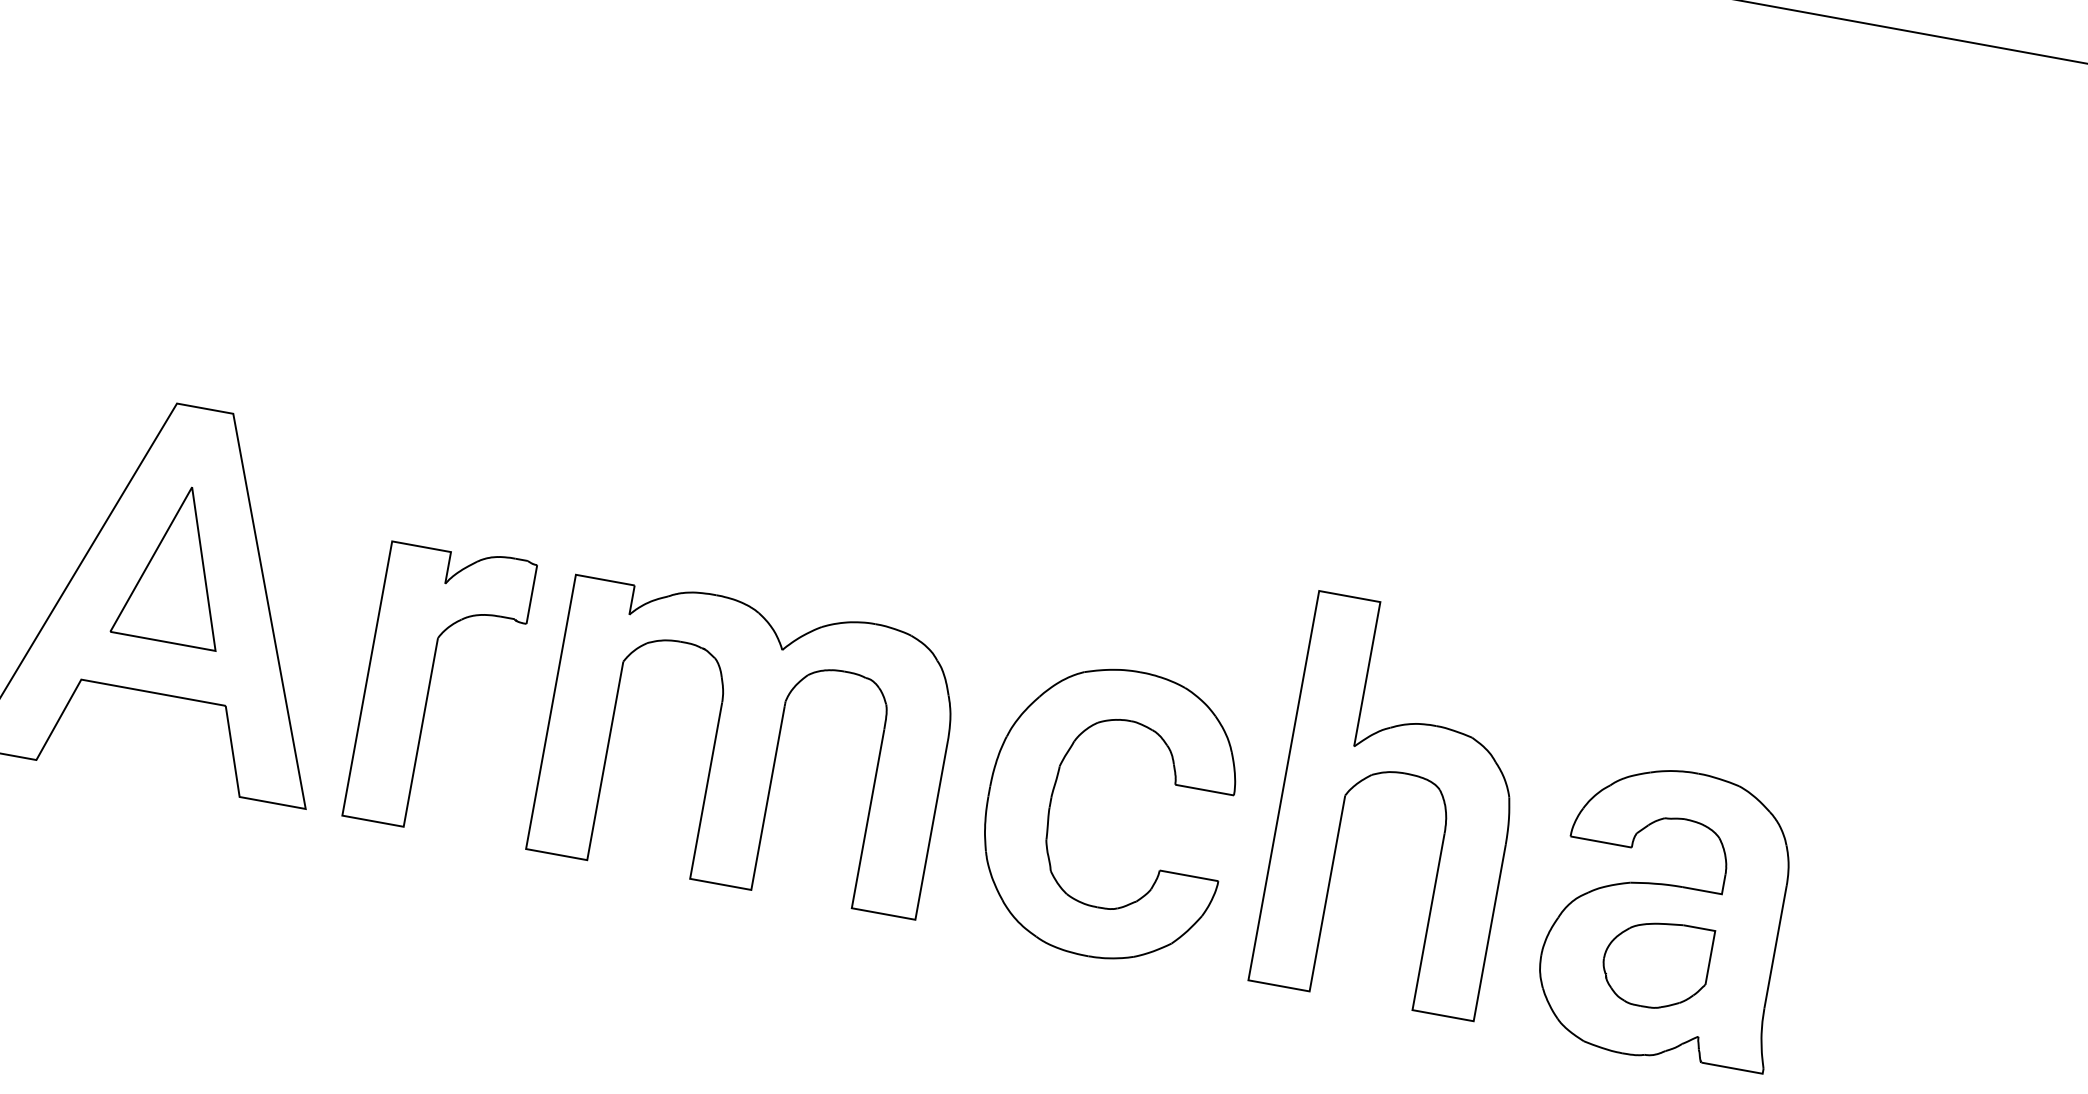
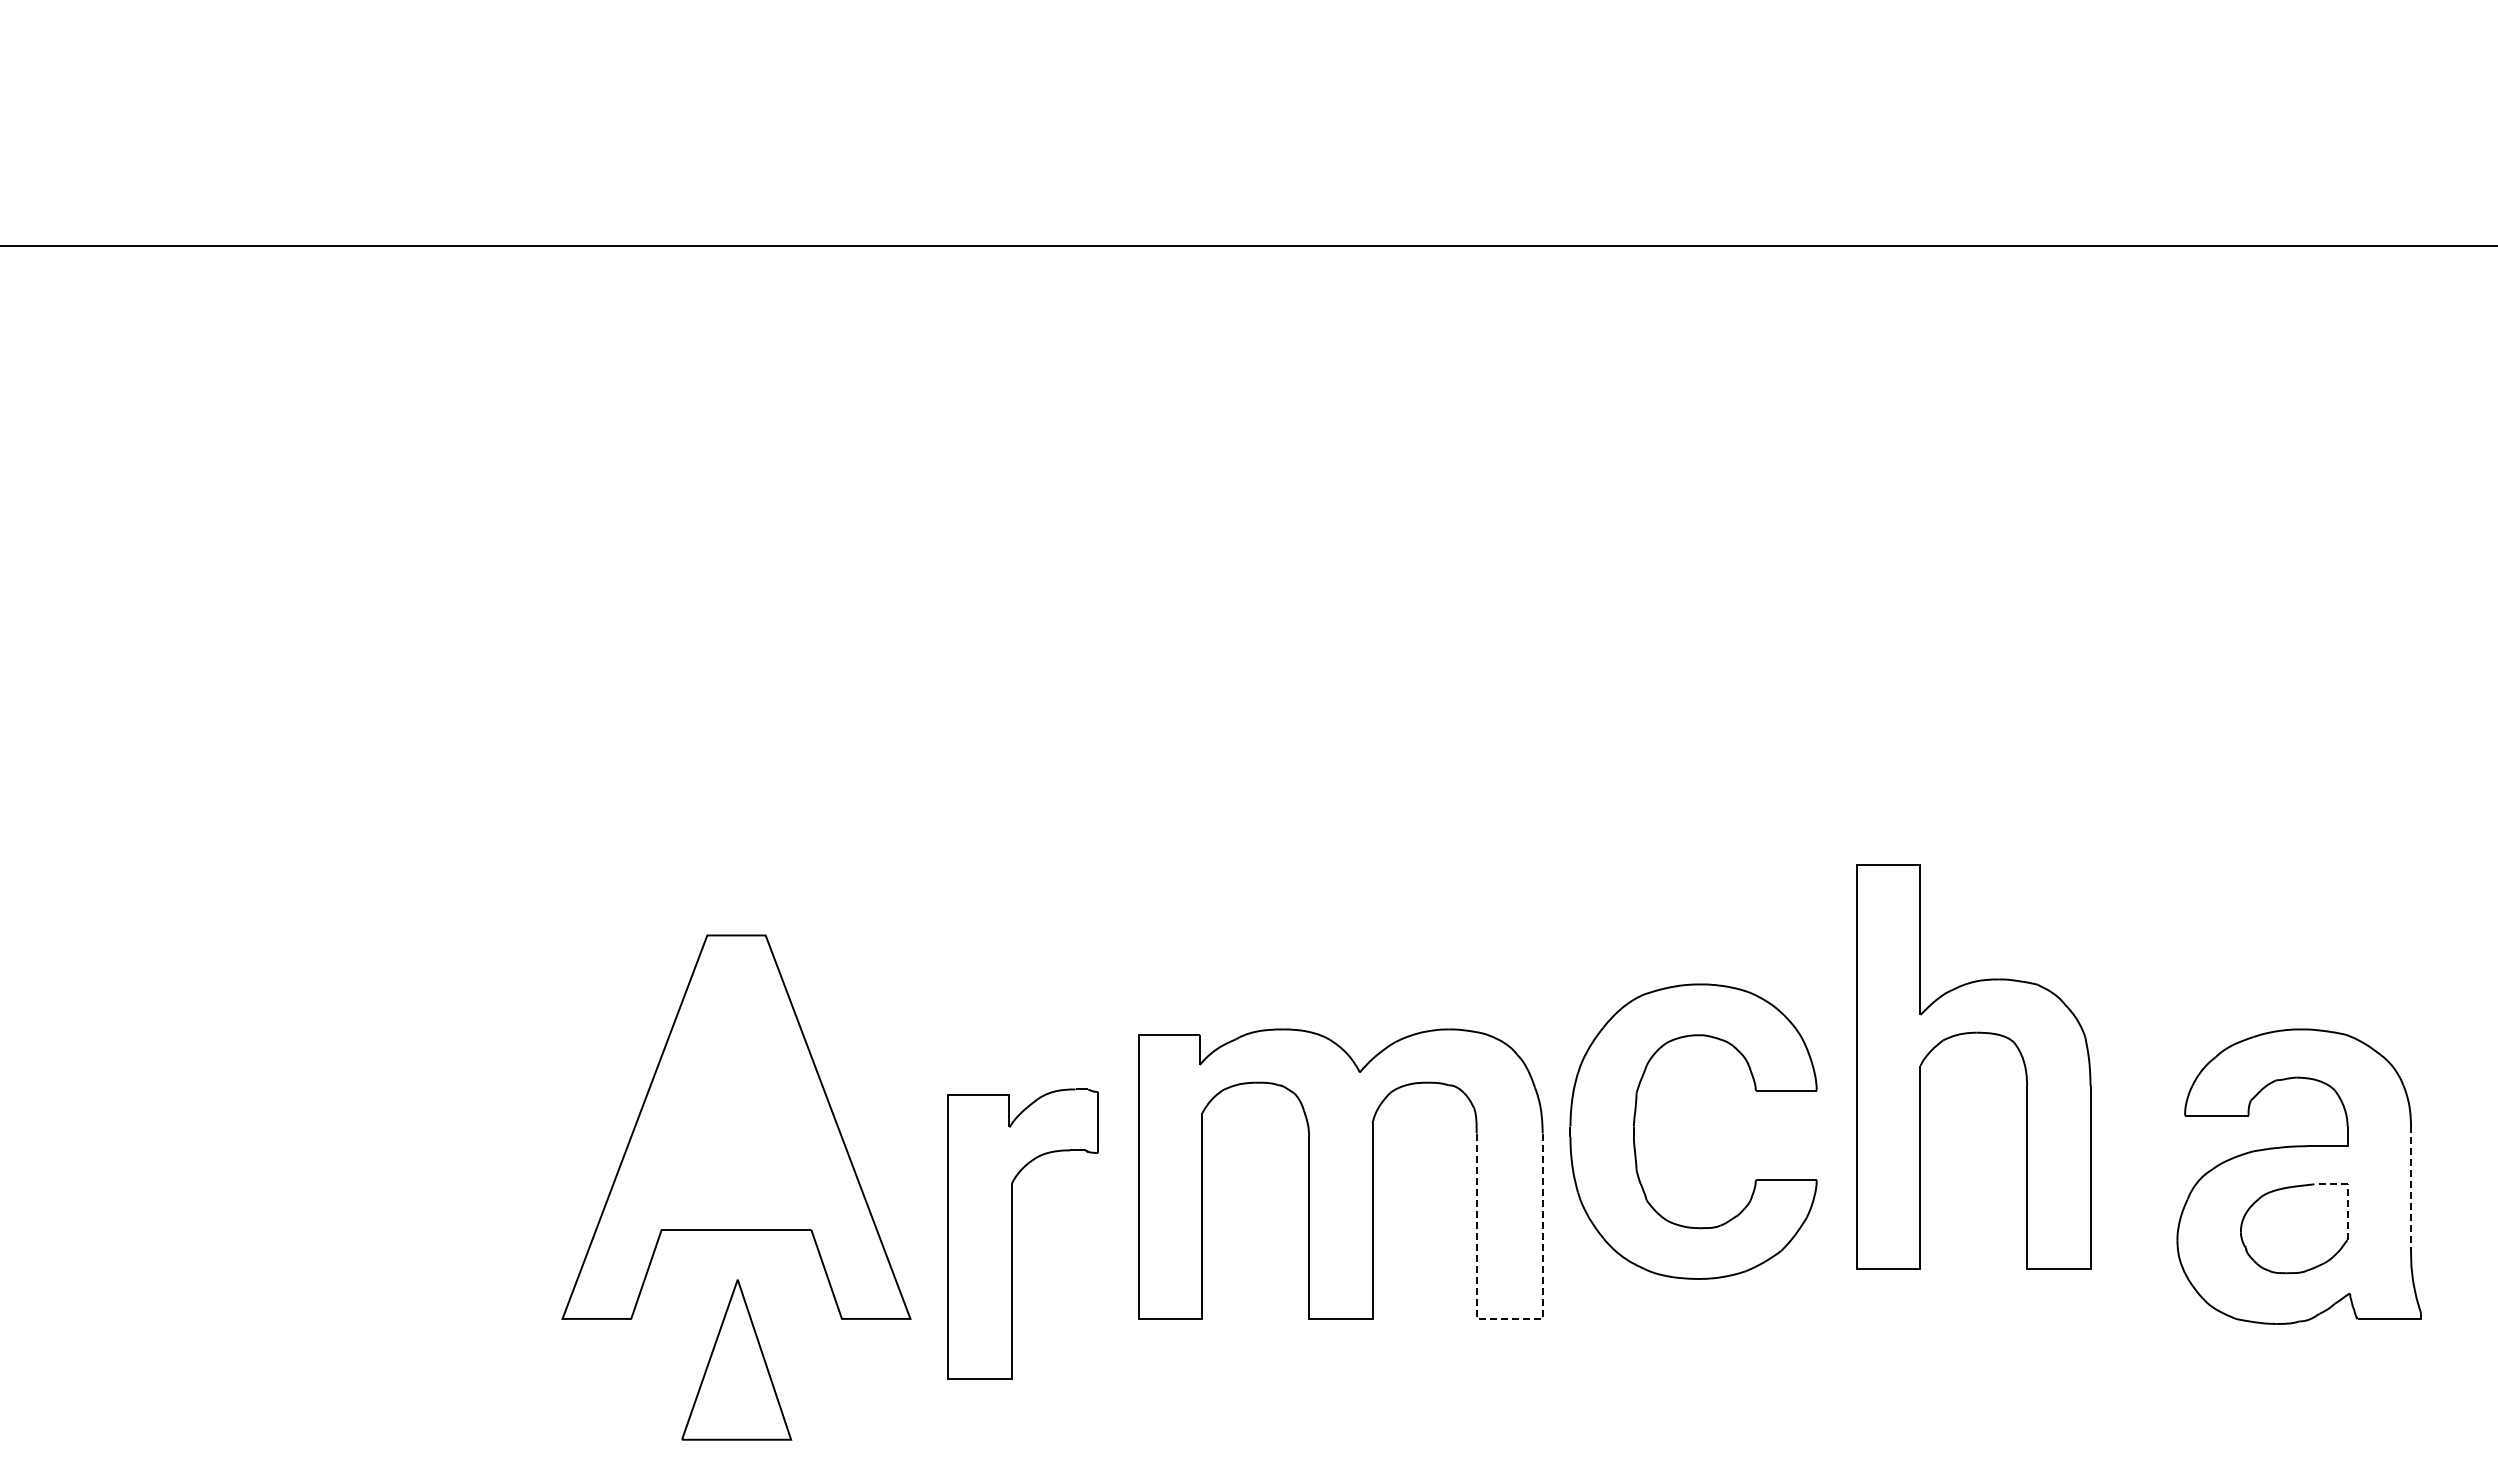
part: (176, 563) -> (736, 1359), moved
part: (429, 686) -> (1012, 1233), moved
part: (1396, 773) -> (1967, 1034), moved
part: (1053, 793) -> (1635, 1121), moved
line: (883, 913) -> (1509, 1318), solid -> dashed
line: (1713, 940) -> (2347, 1194), solid -> dashed
line: (1776, 947) -> (2411, 1189), solid -> dashed

